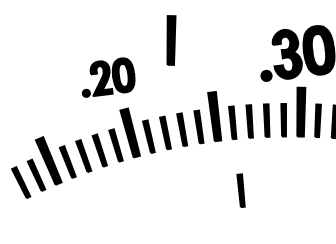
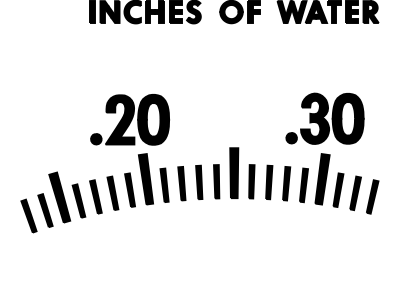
part: (171, 40) -> (199, 90), removed
part: (107, 77) -> (129, 119), size x1.43
part: (241, 190) -> (251, 251), removed

